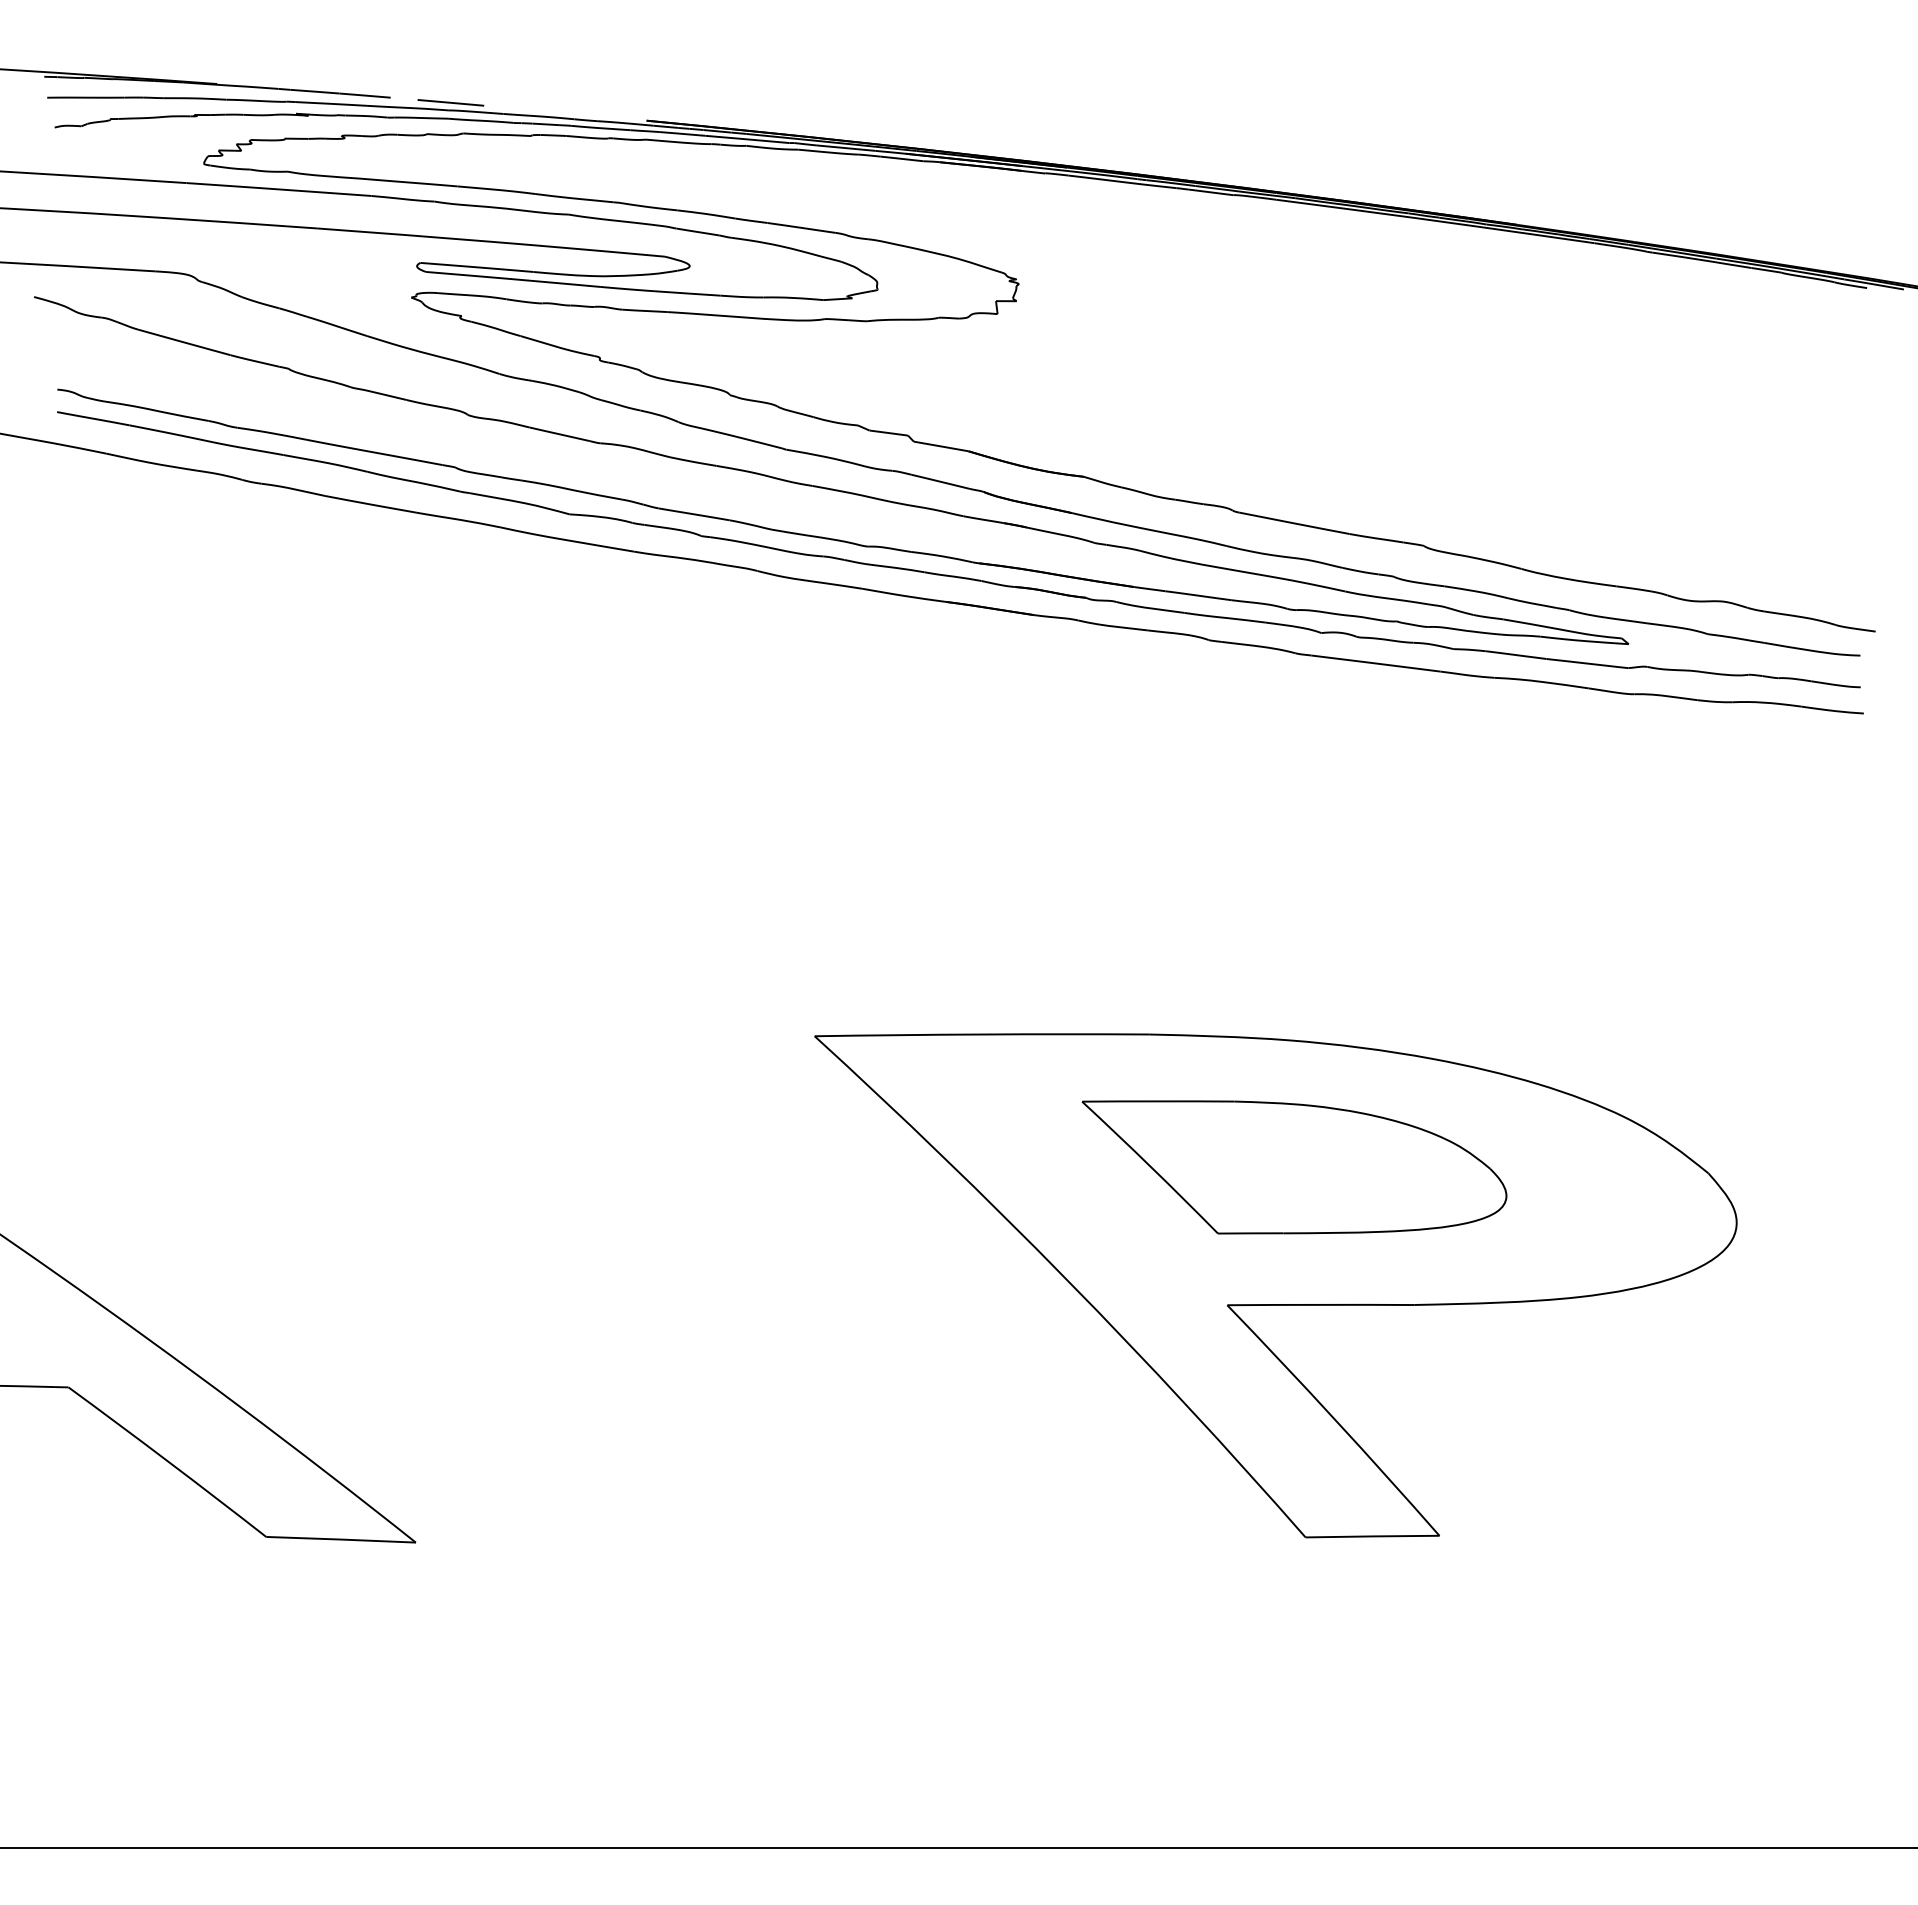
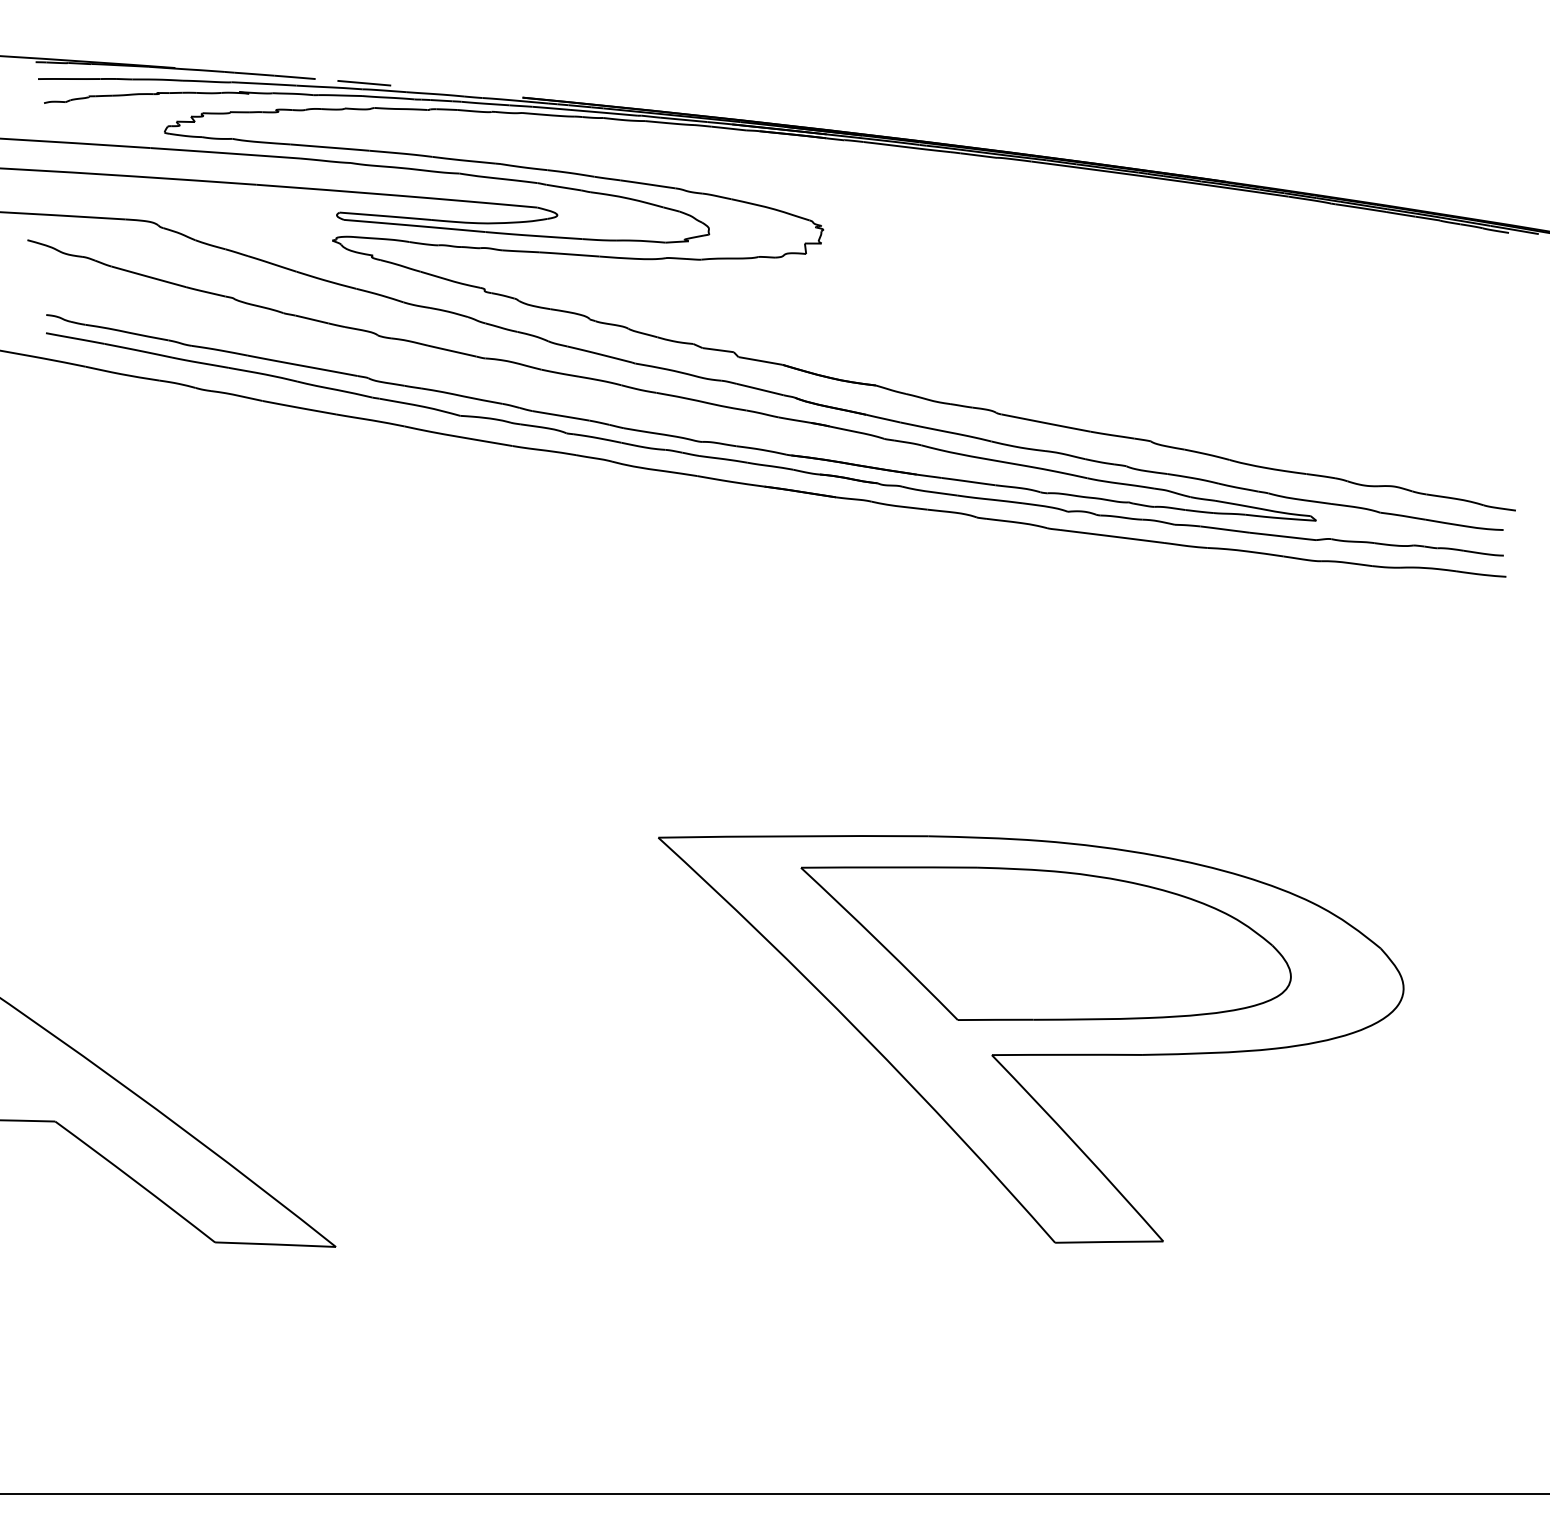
part: (1294, 1167) -> (1046, 943), size x1.43

